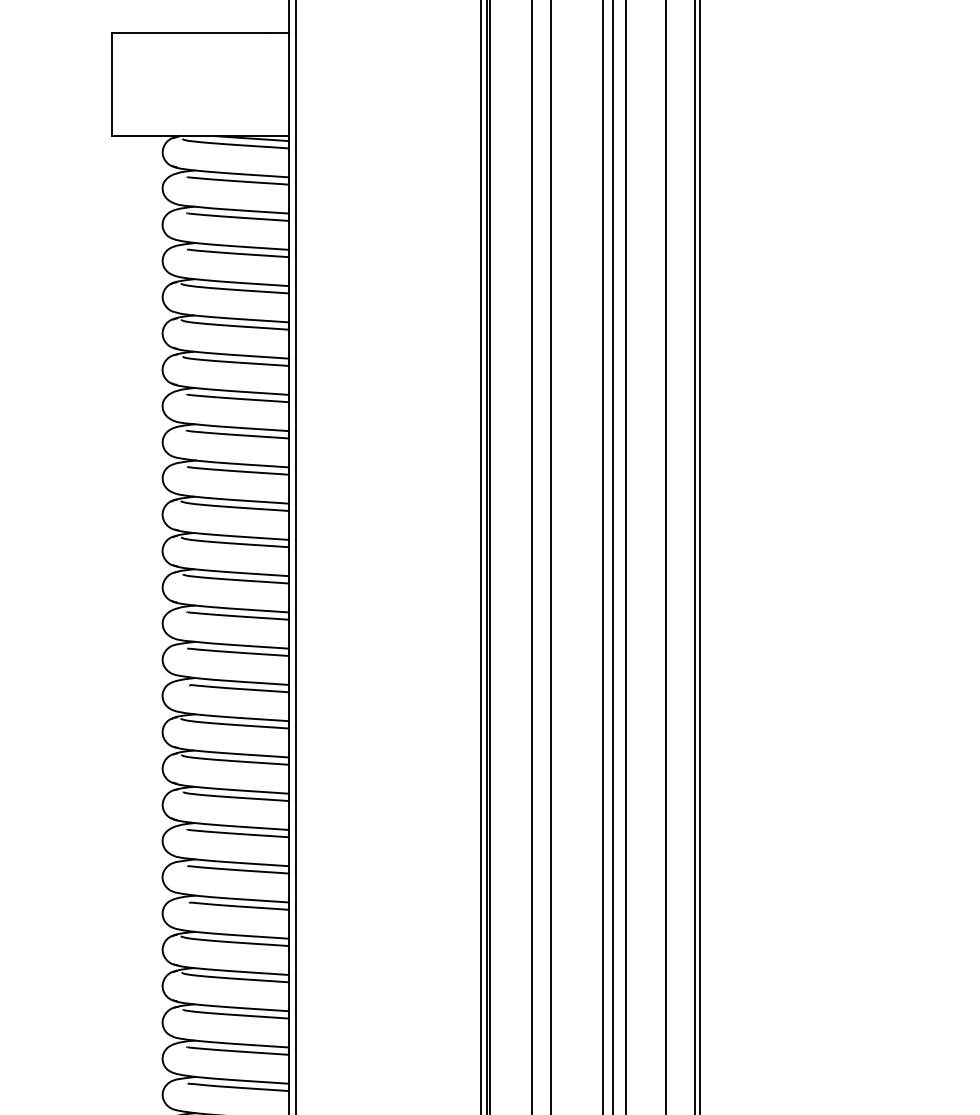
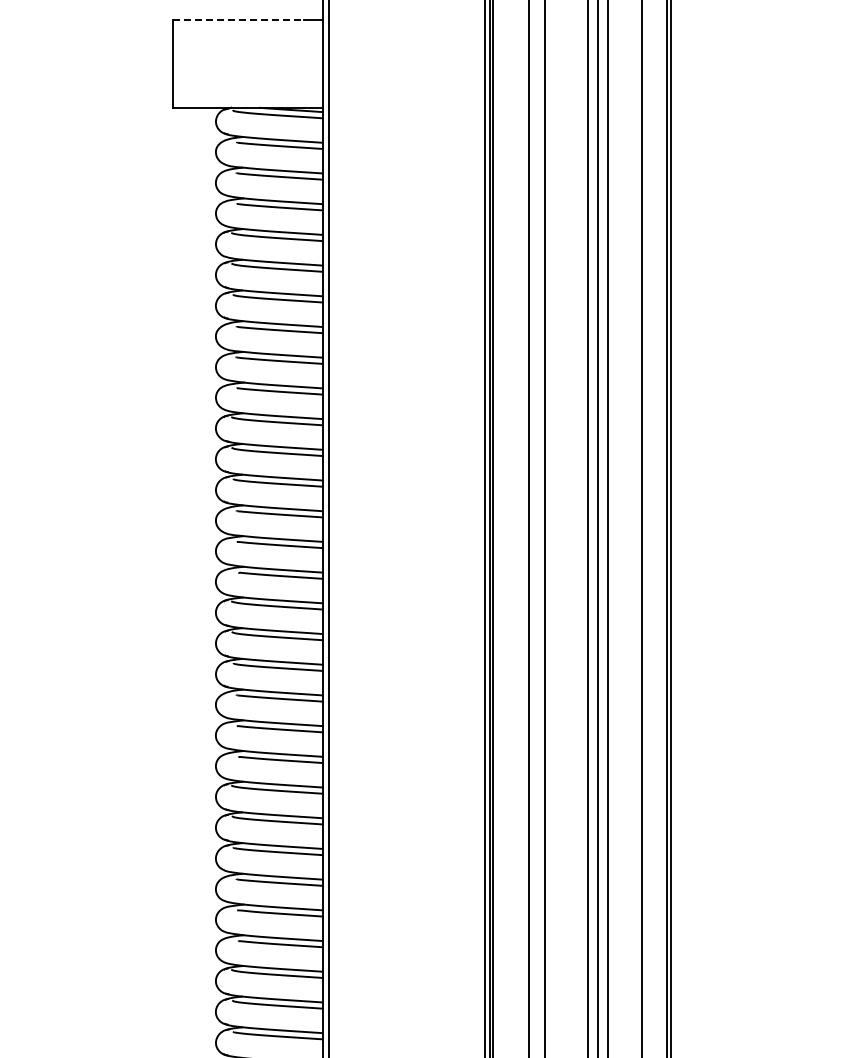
line: (190, 32) -> (239, 20), solid -> dashed

